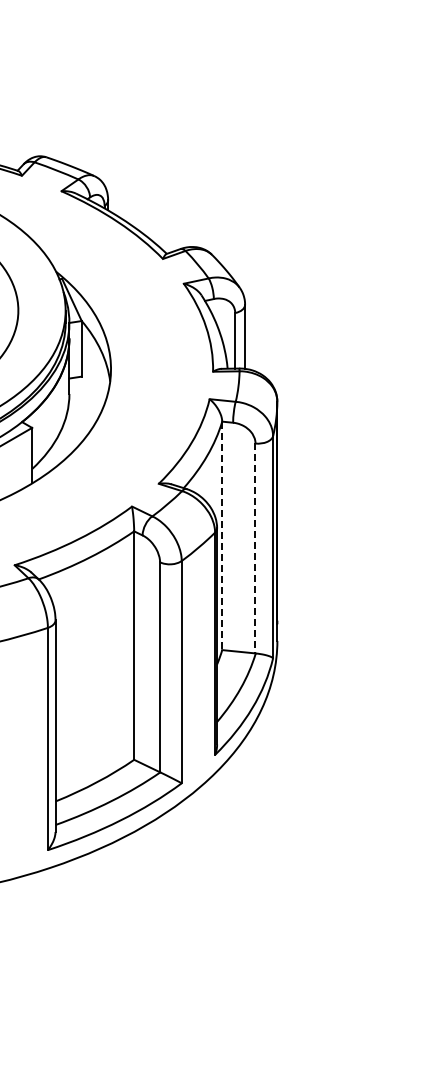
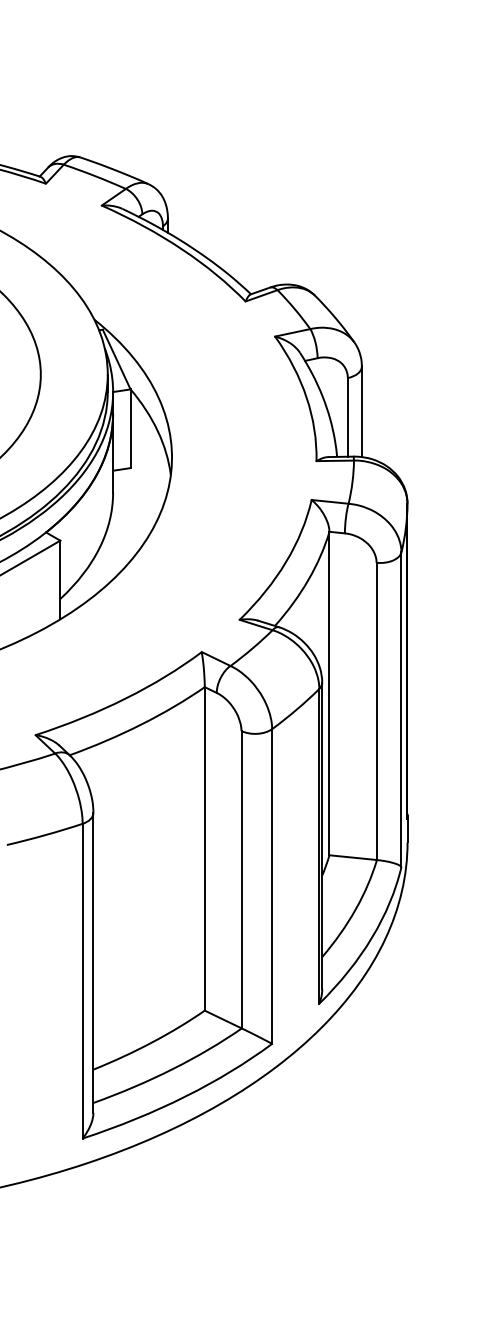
line: (222, 536) -> (329, 694), dashed -> solid
line: (255, 548) -> (376, 711), dashed -> solid

